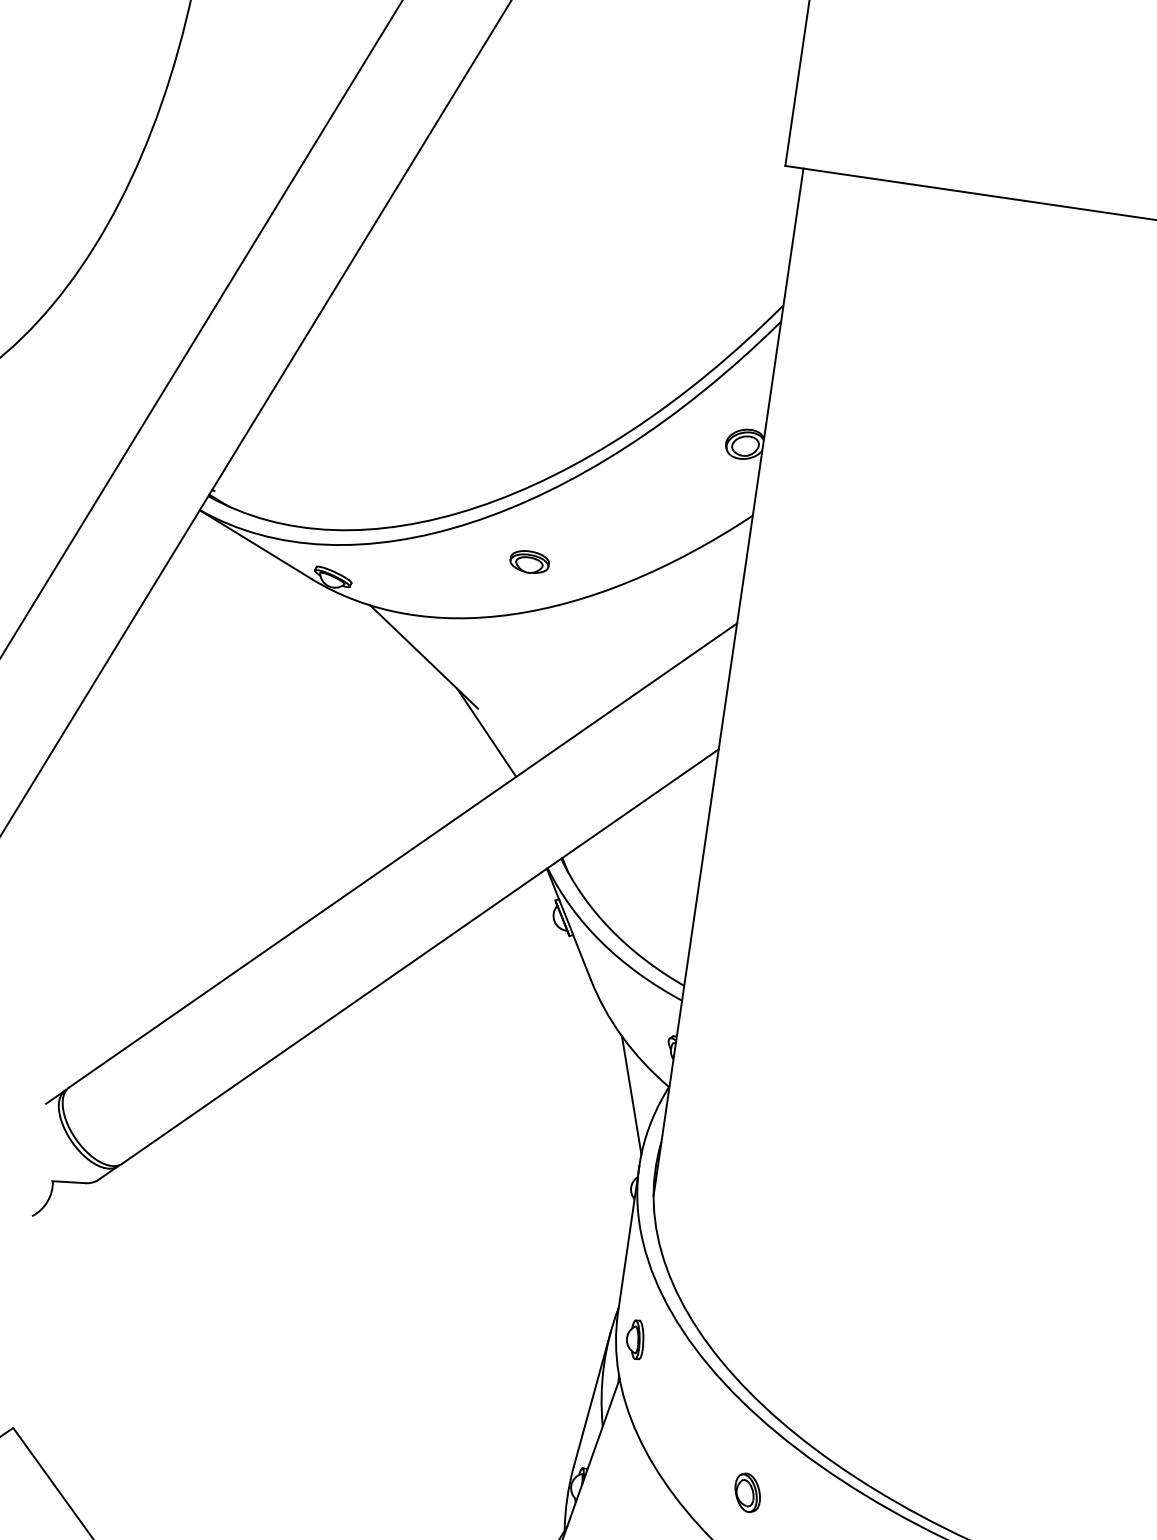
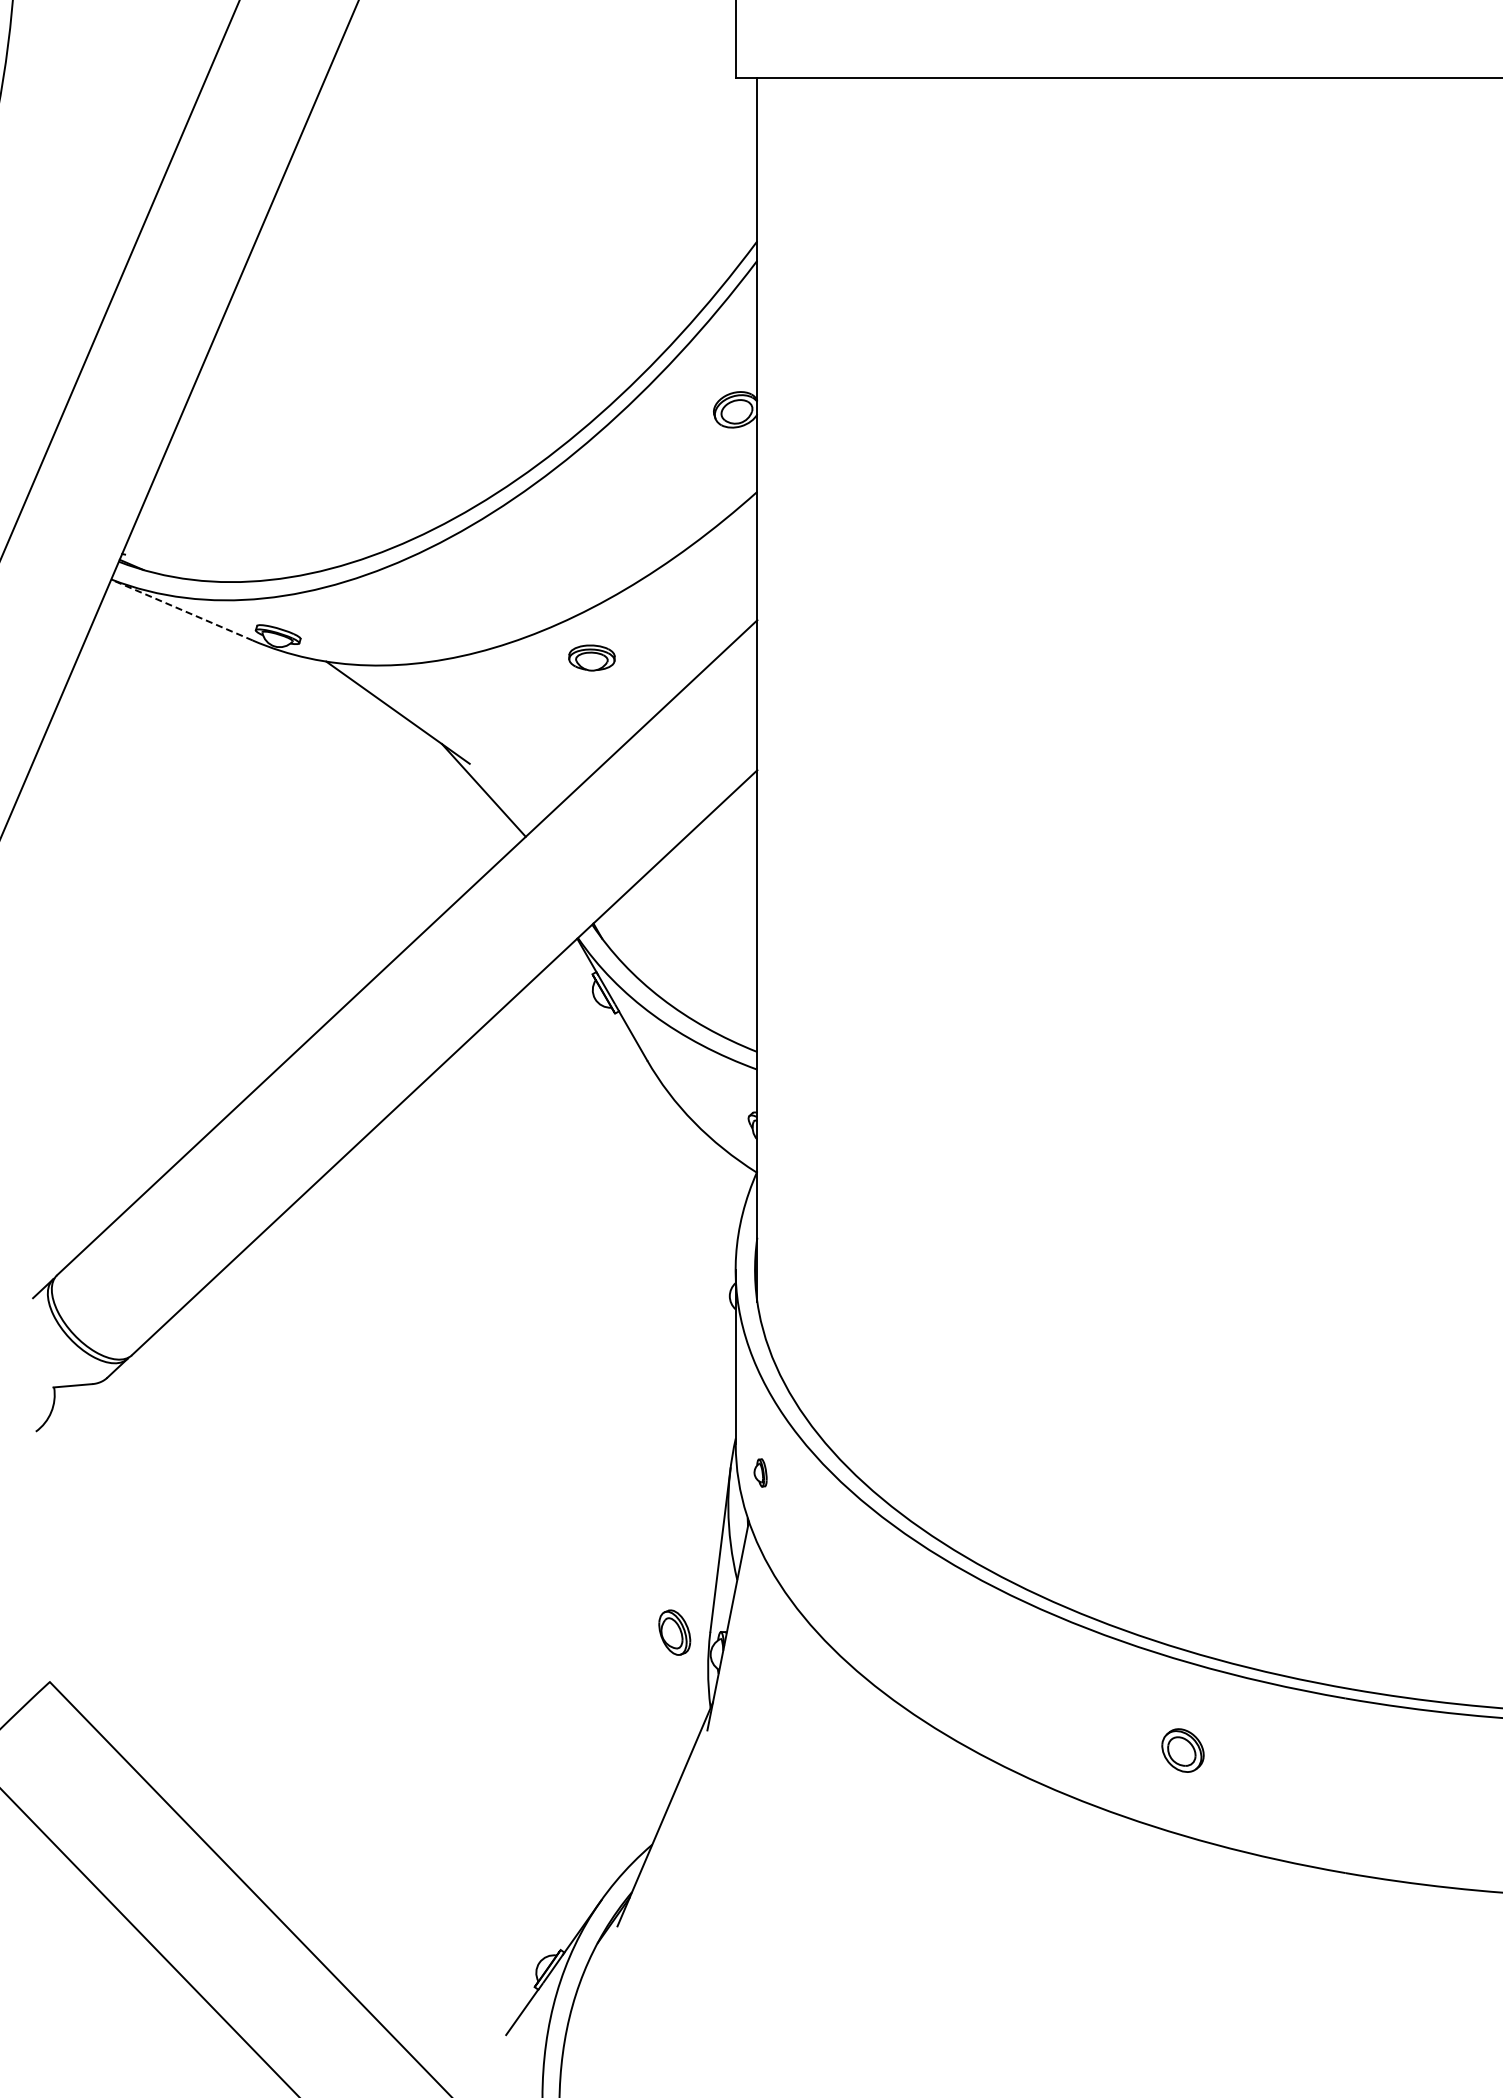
line: (255, 543) -> (181, 609), solid -> dashed
part: (529, 561) -> (591, 657), moved
line: (631, 1095) -> (714, 1188), removed
part: (635, 1339) -> (760, 1472), size x0.6
part: (747, 1492) -> (674, 1632), moved

